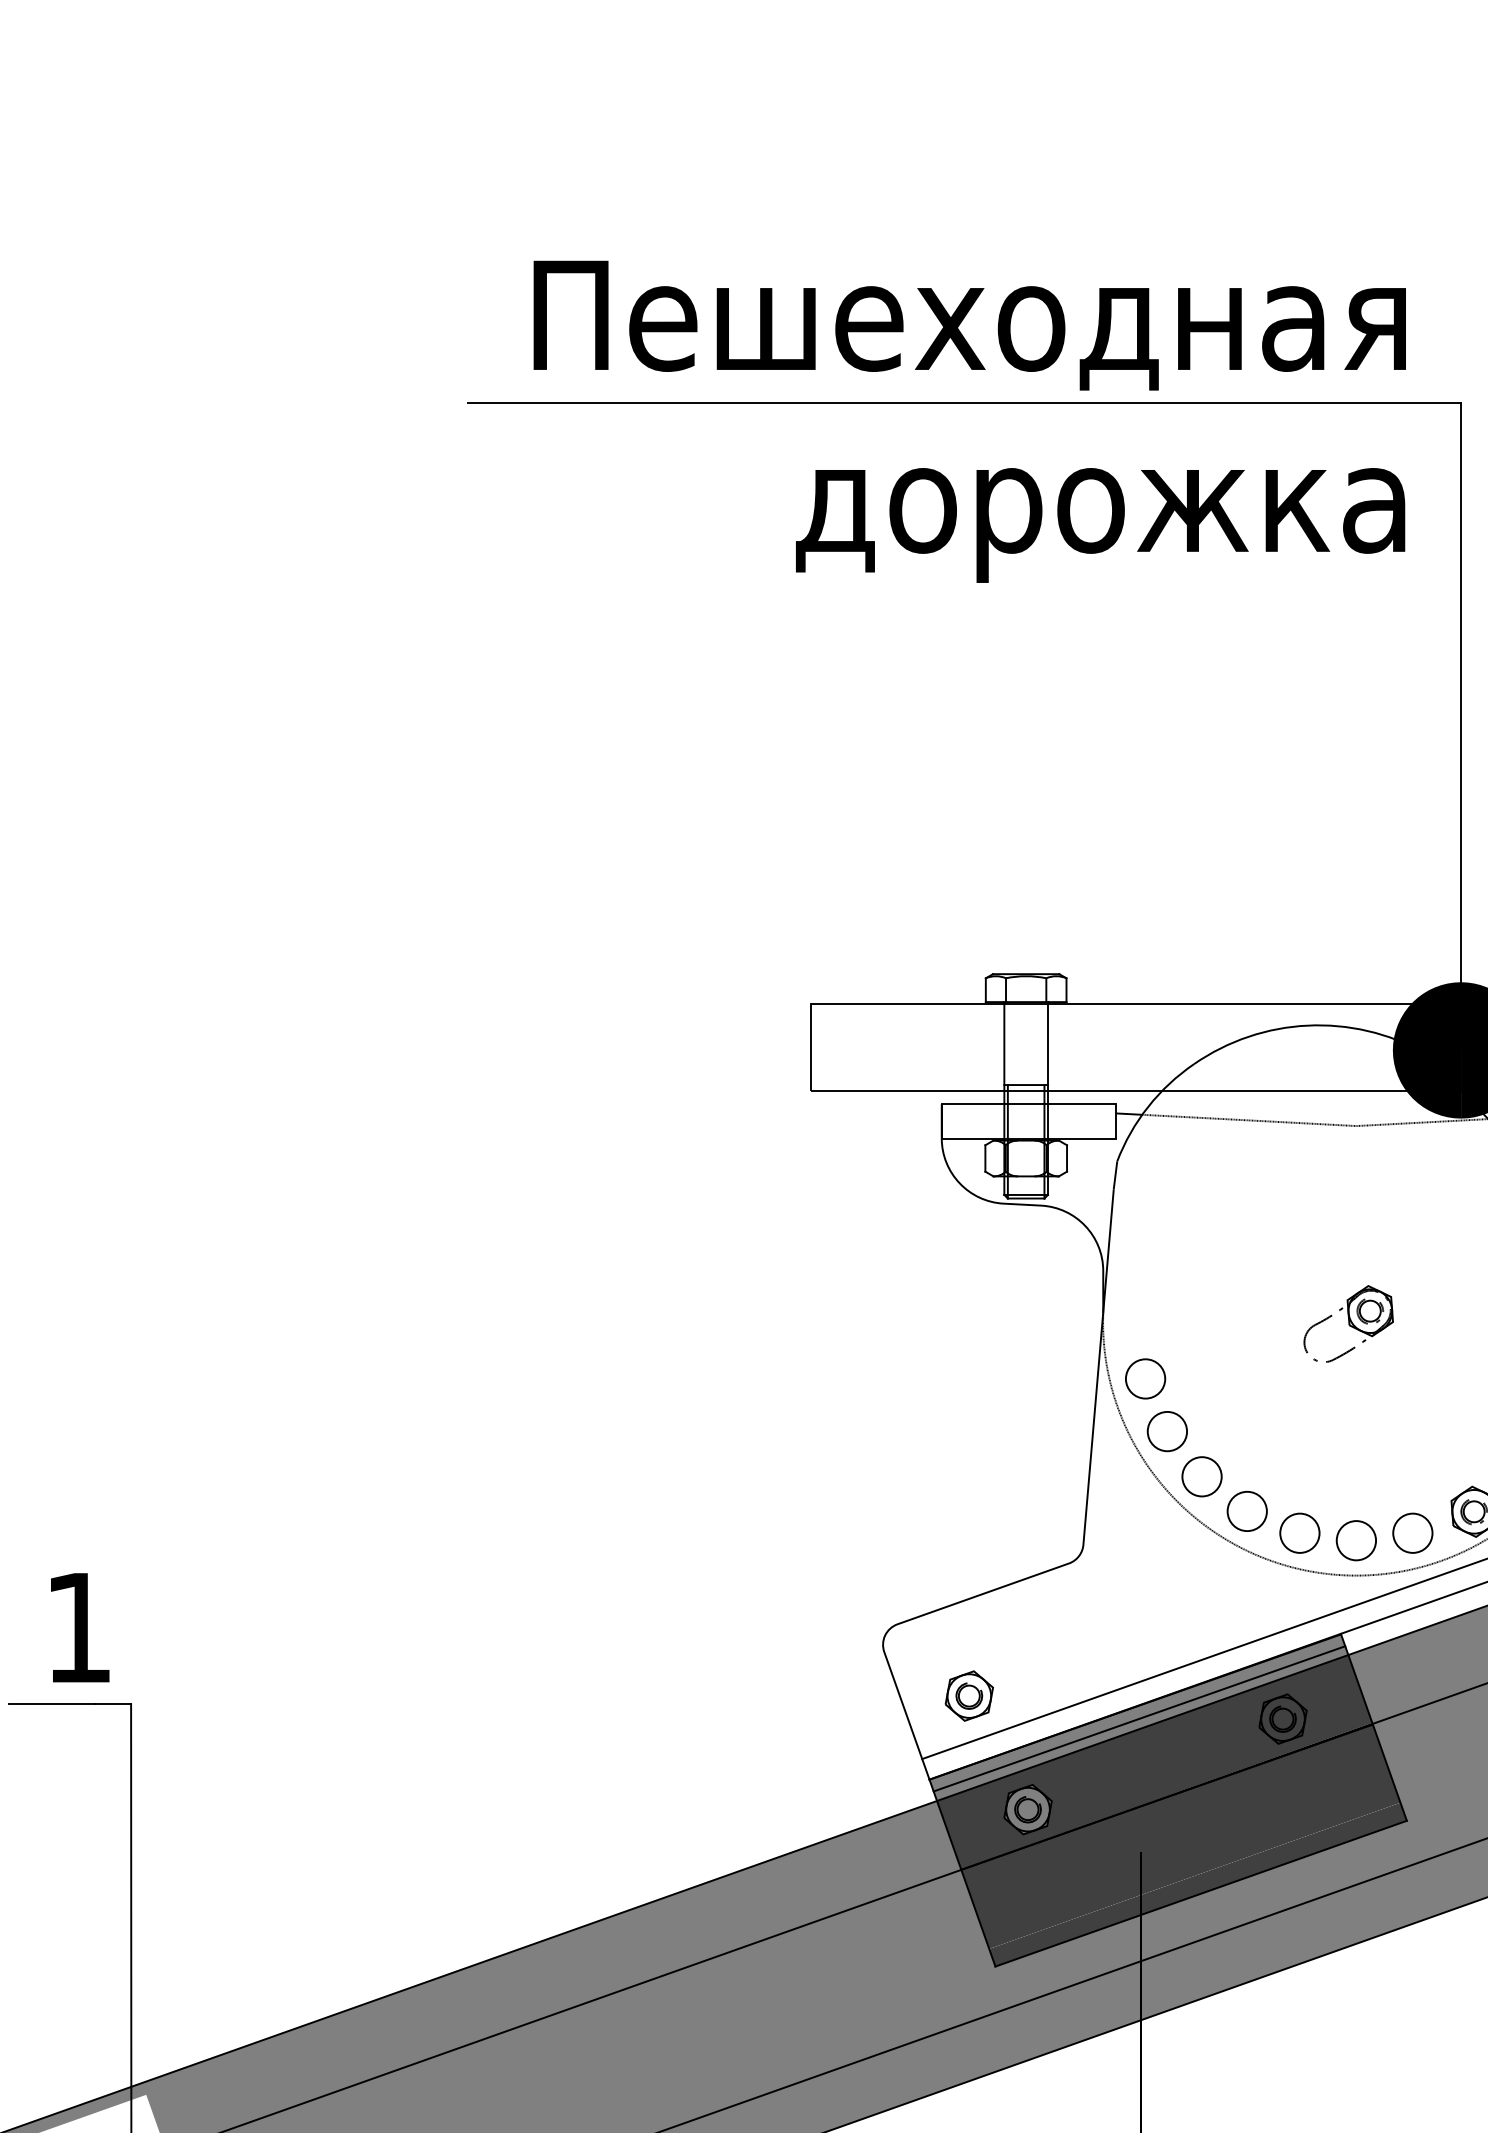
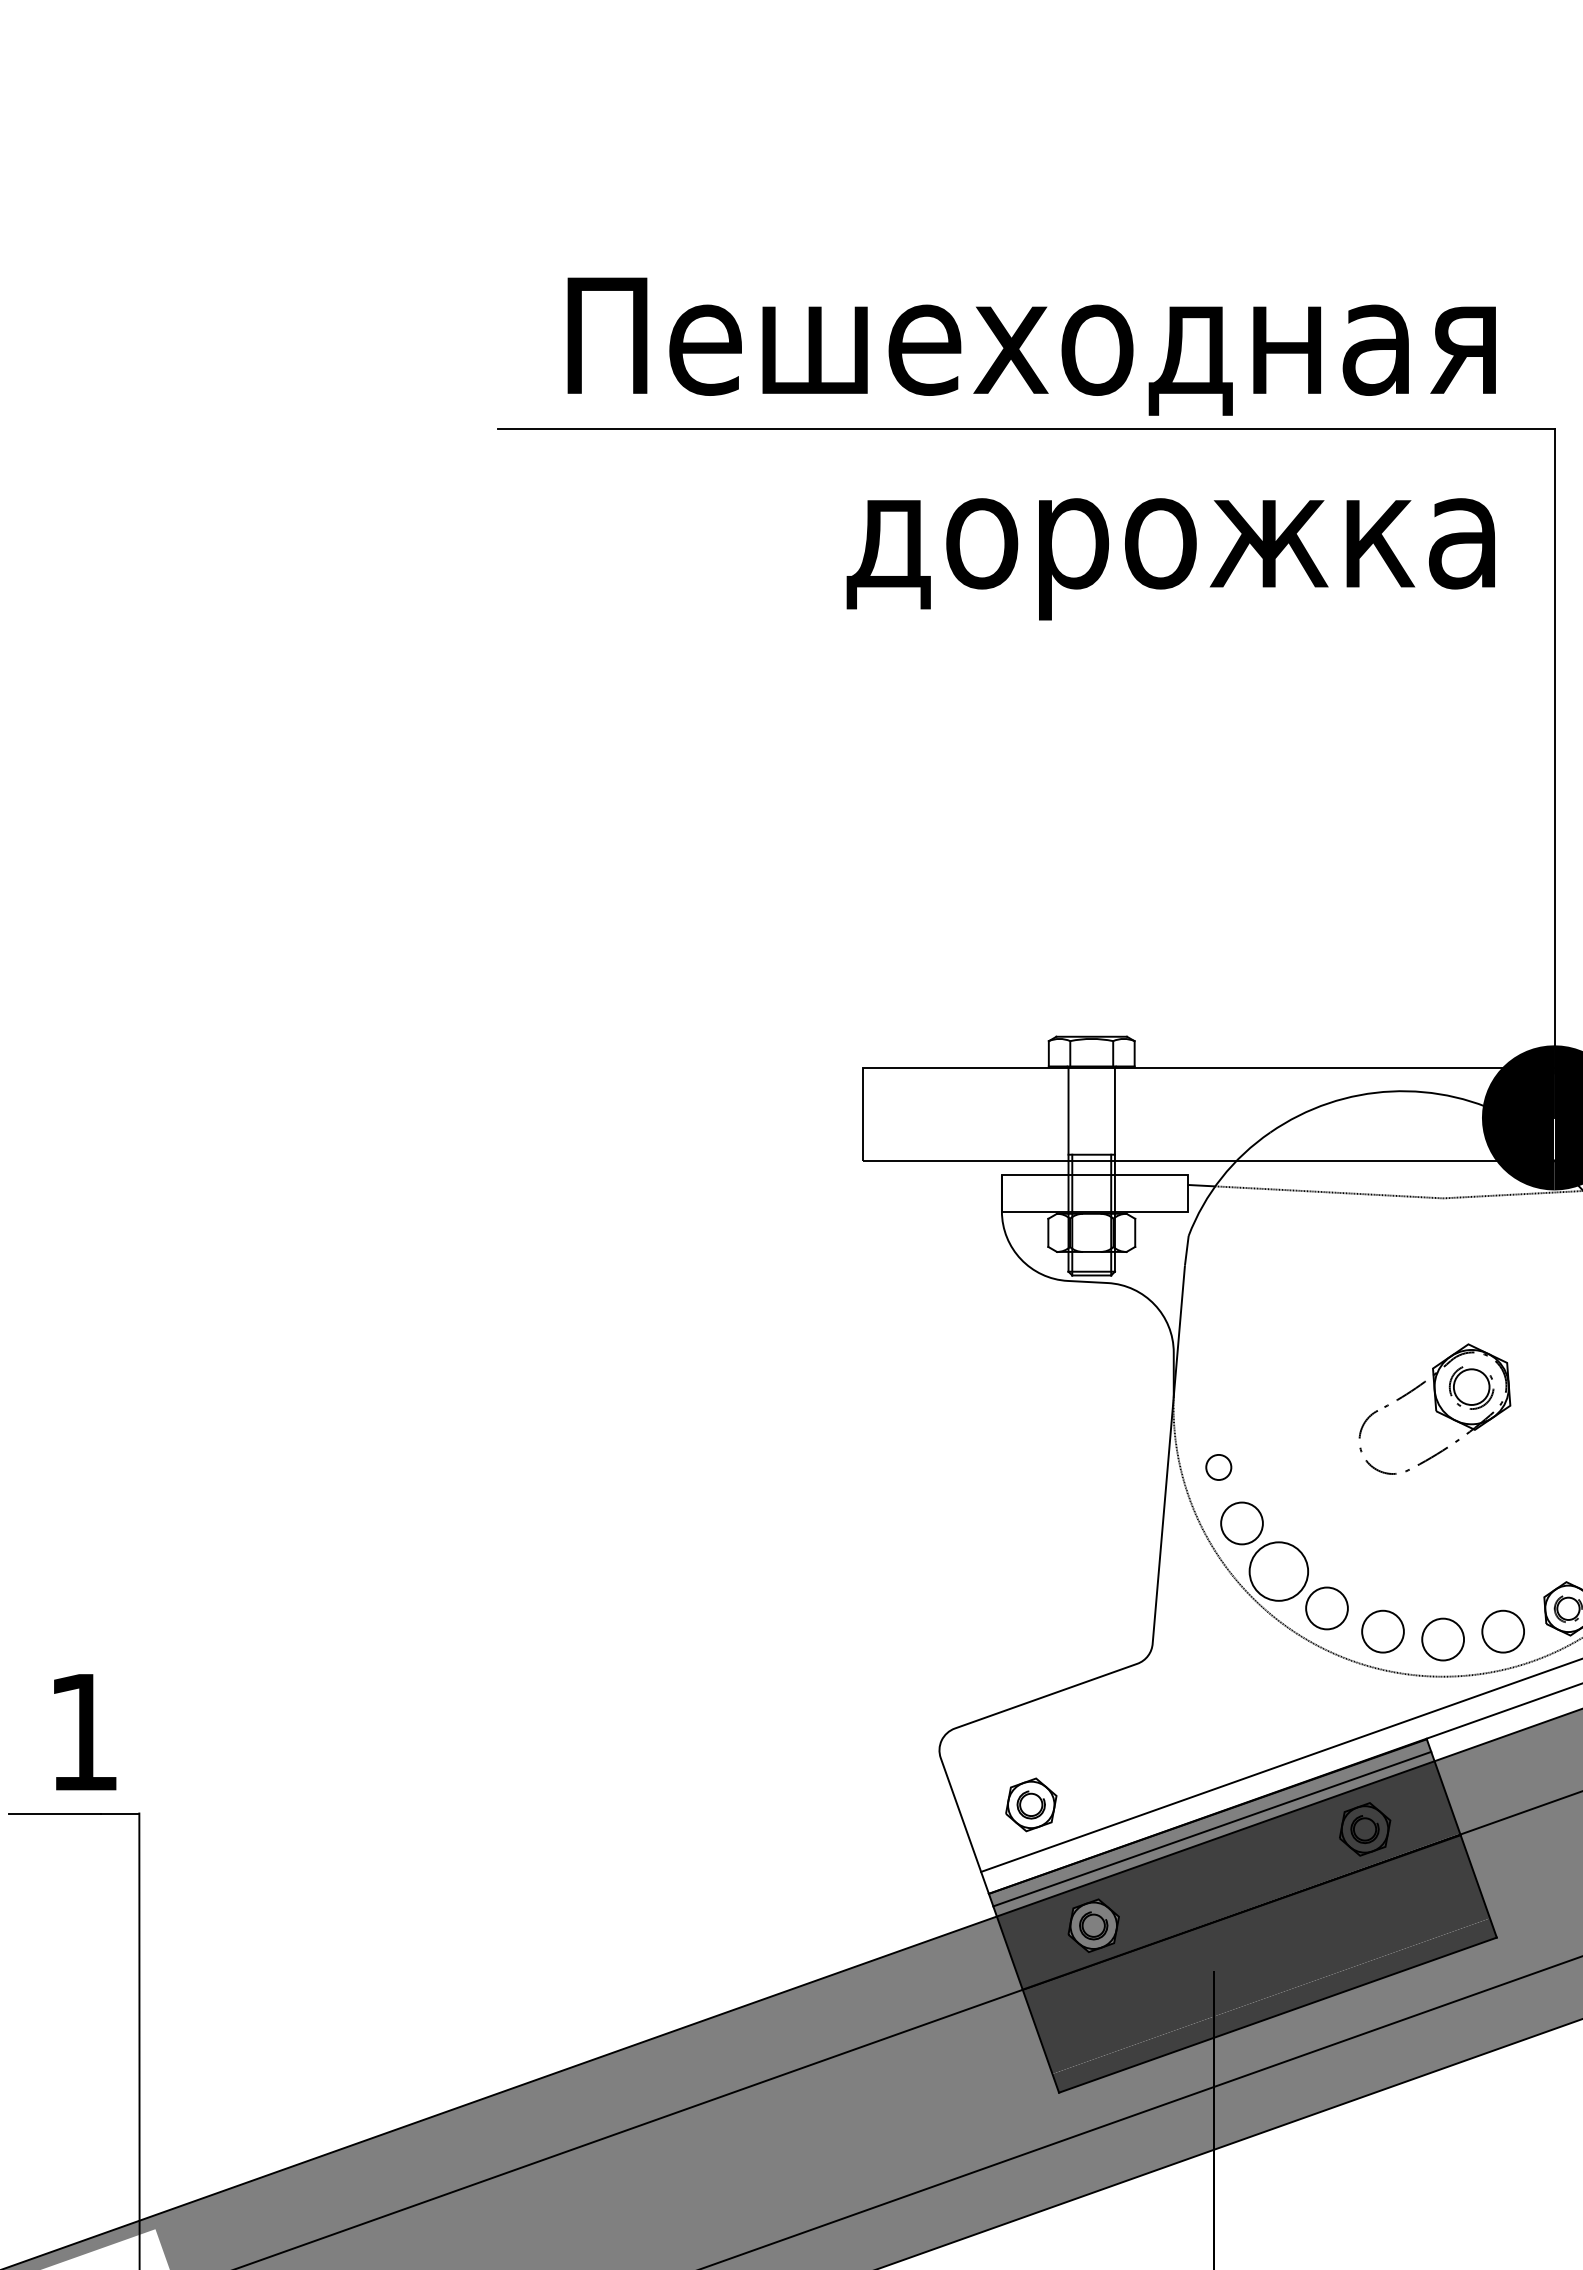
part: (1348, 1323) -> (1434, 1408), size x1.6
circle: (1145, 1378) -> (1218, 1467), size x0.6
circle: (1201, 1476) -> (1278, 1571), size x1.4

